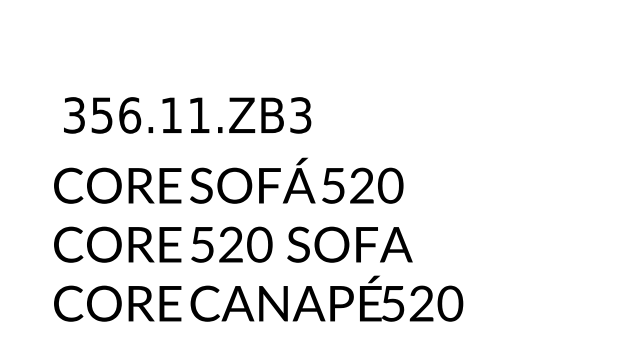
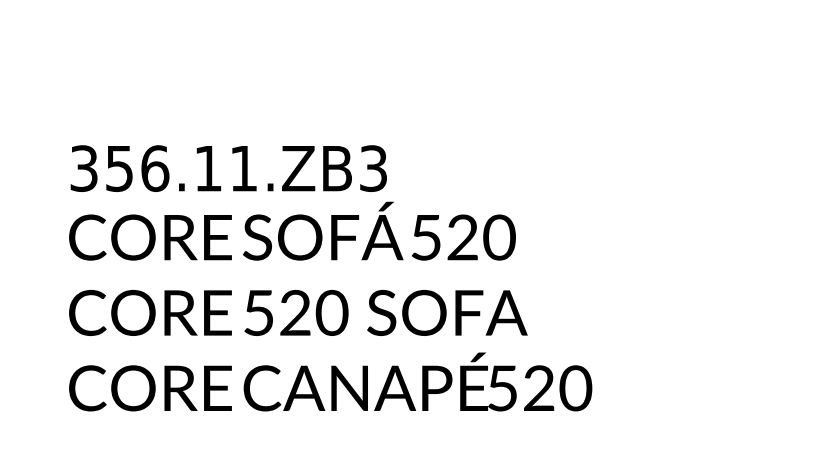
text: (187, 115) -> (228, 168), moved

